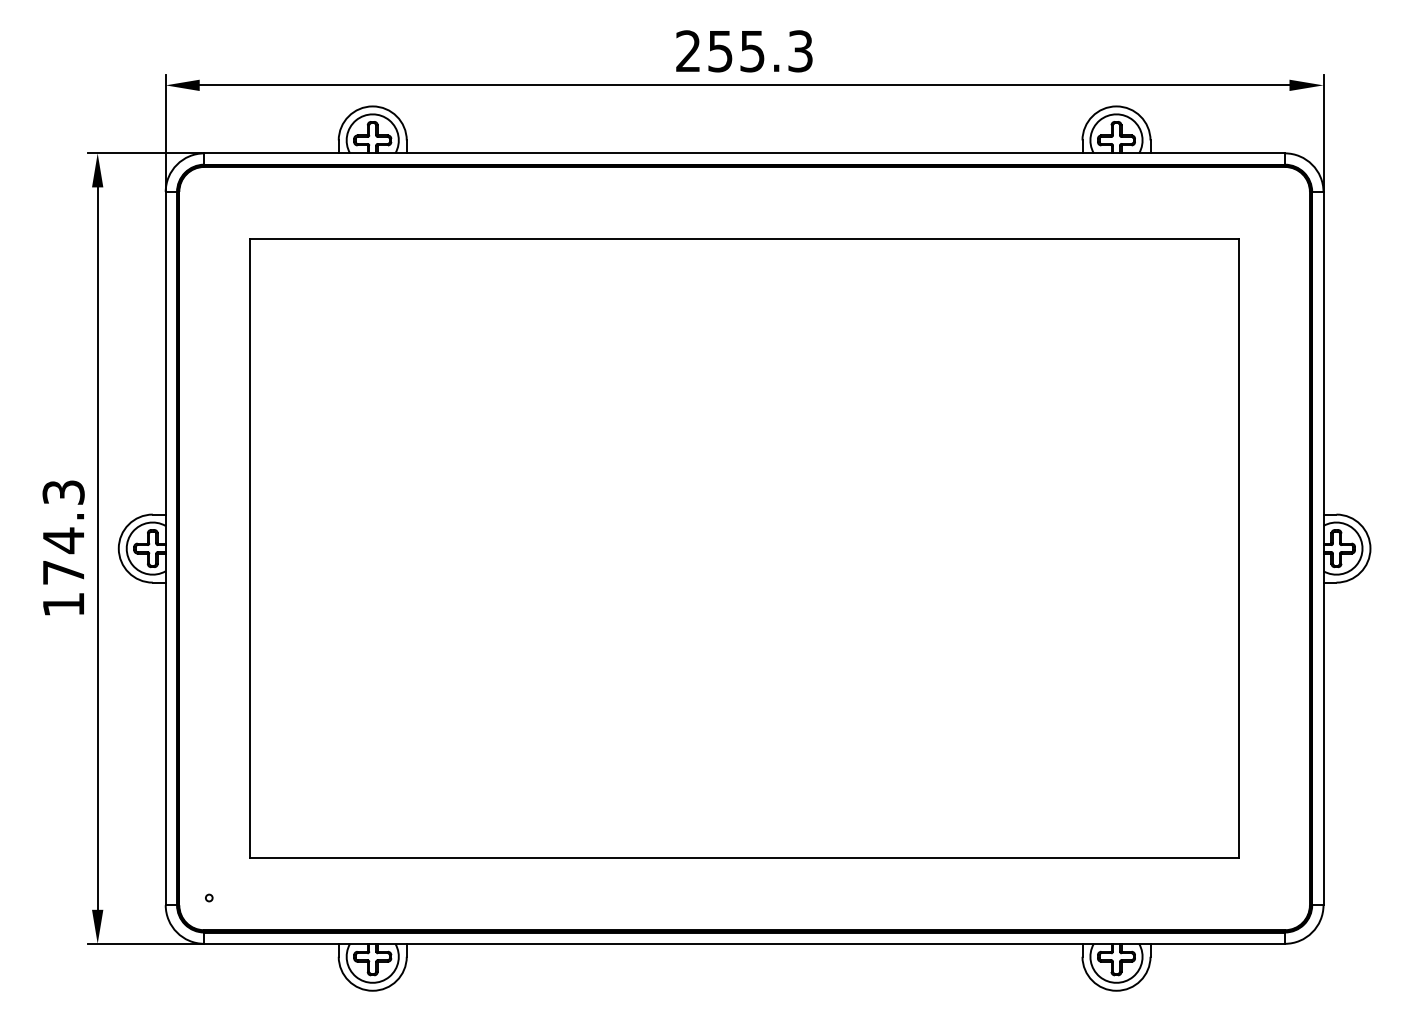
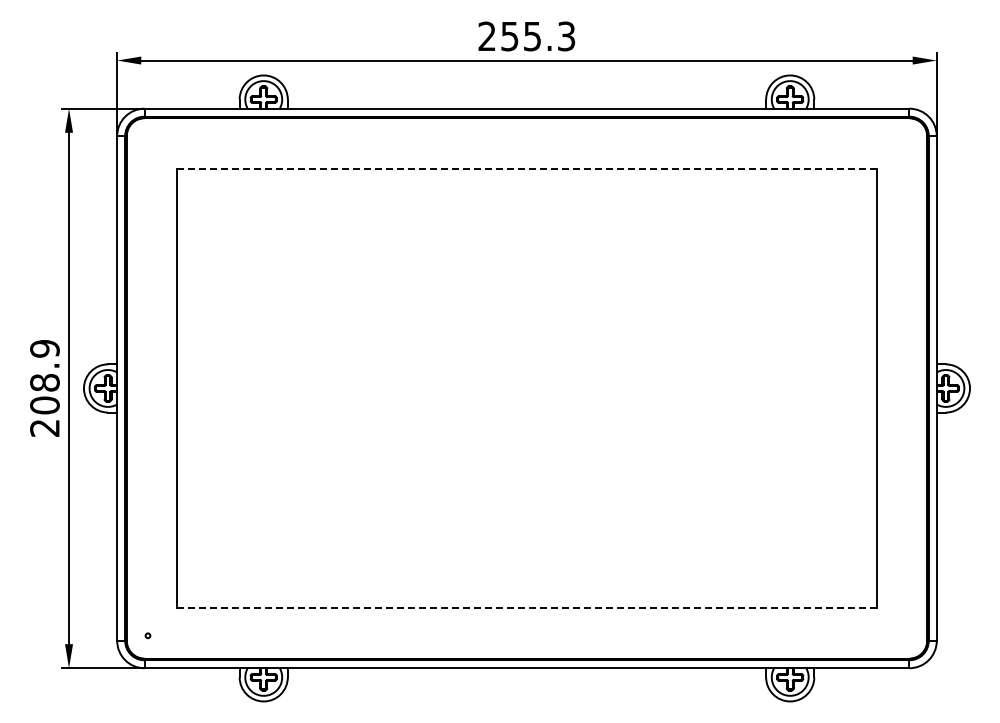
line: (743, 239) -> (526, 169), solid -> dashed
text: (63, 548) -> (44, 388), 174.3 -> 208.9
line: (743, 858) -> (526, 607), solid -> dashed

